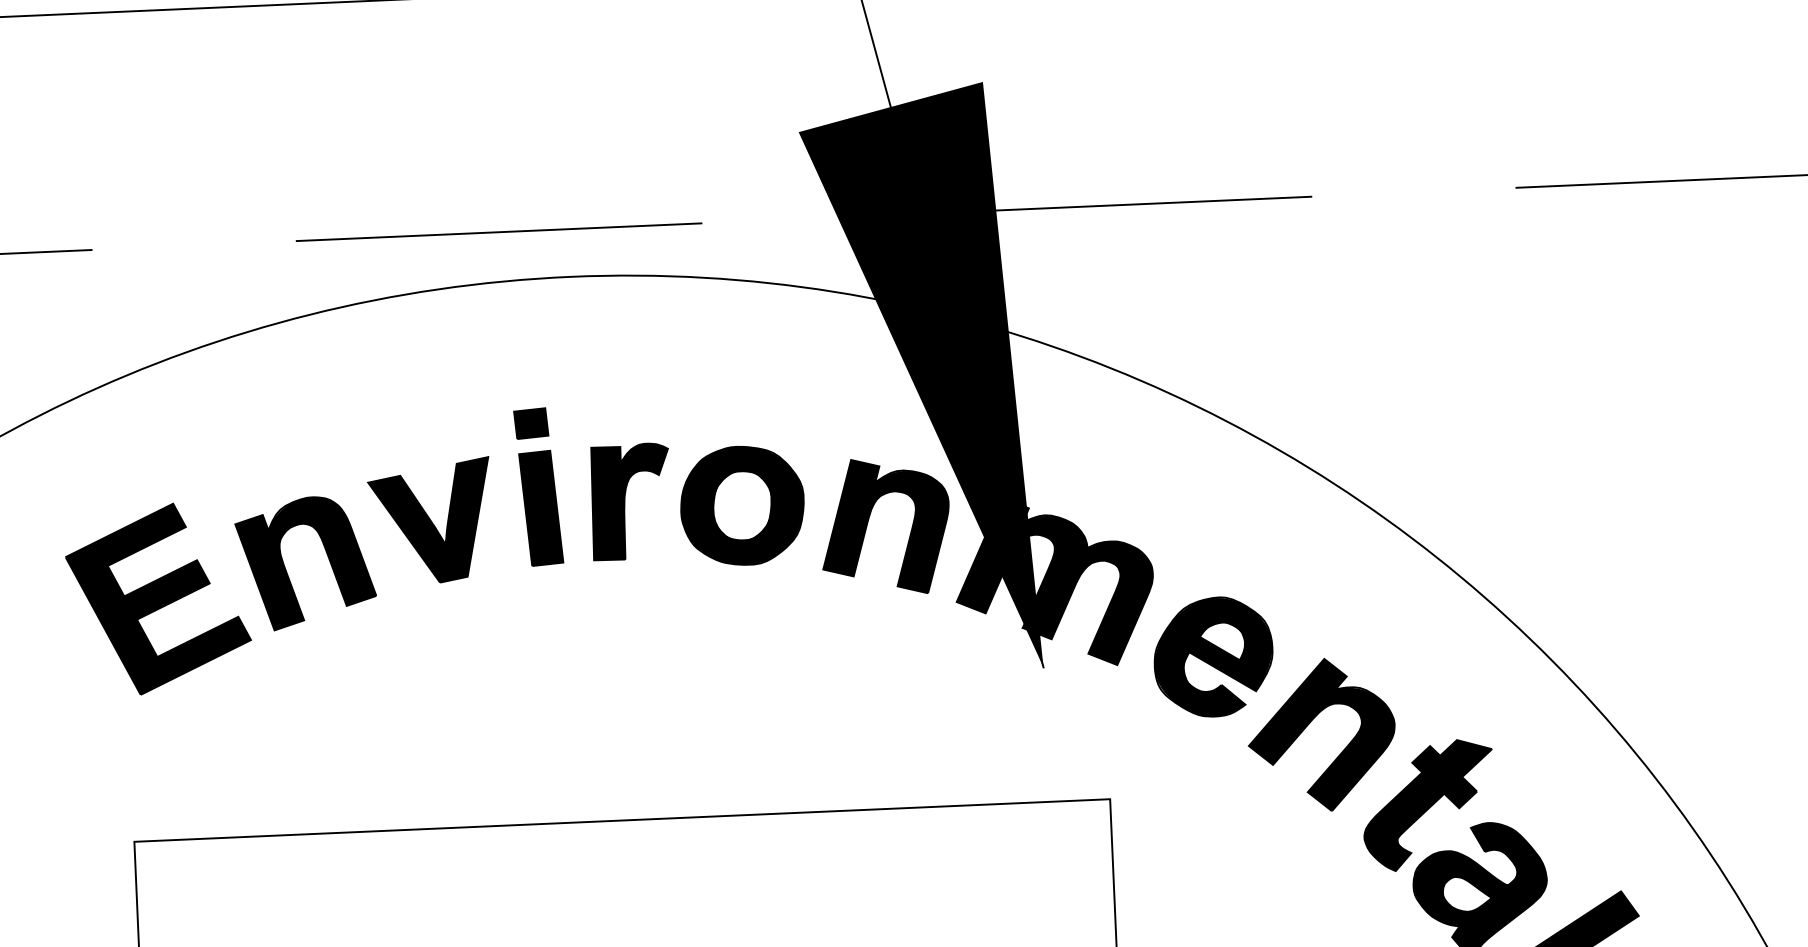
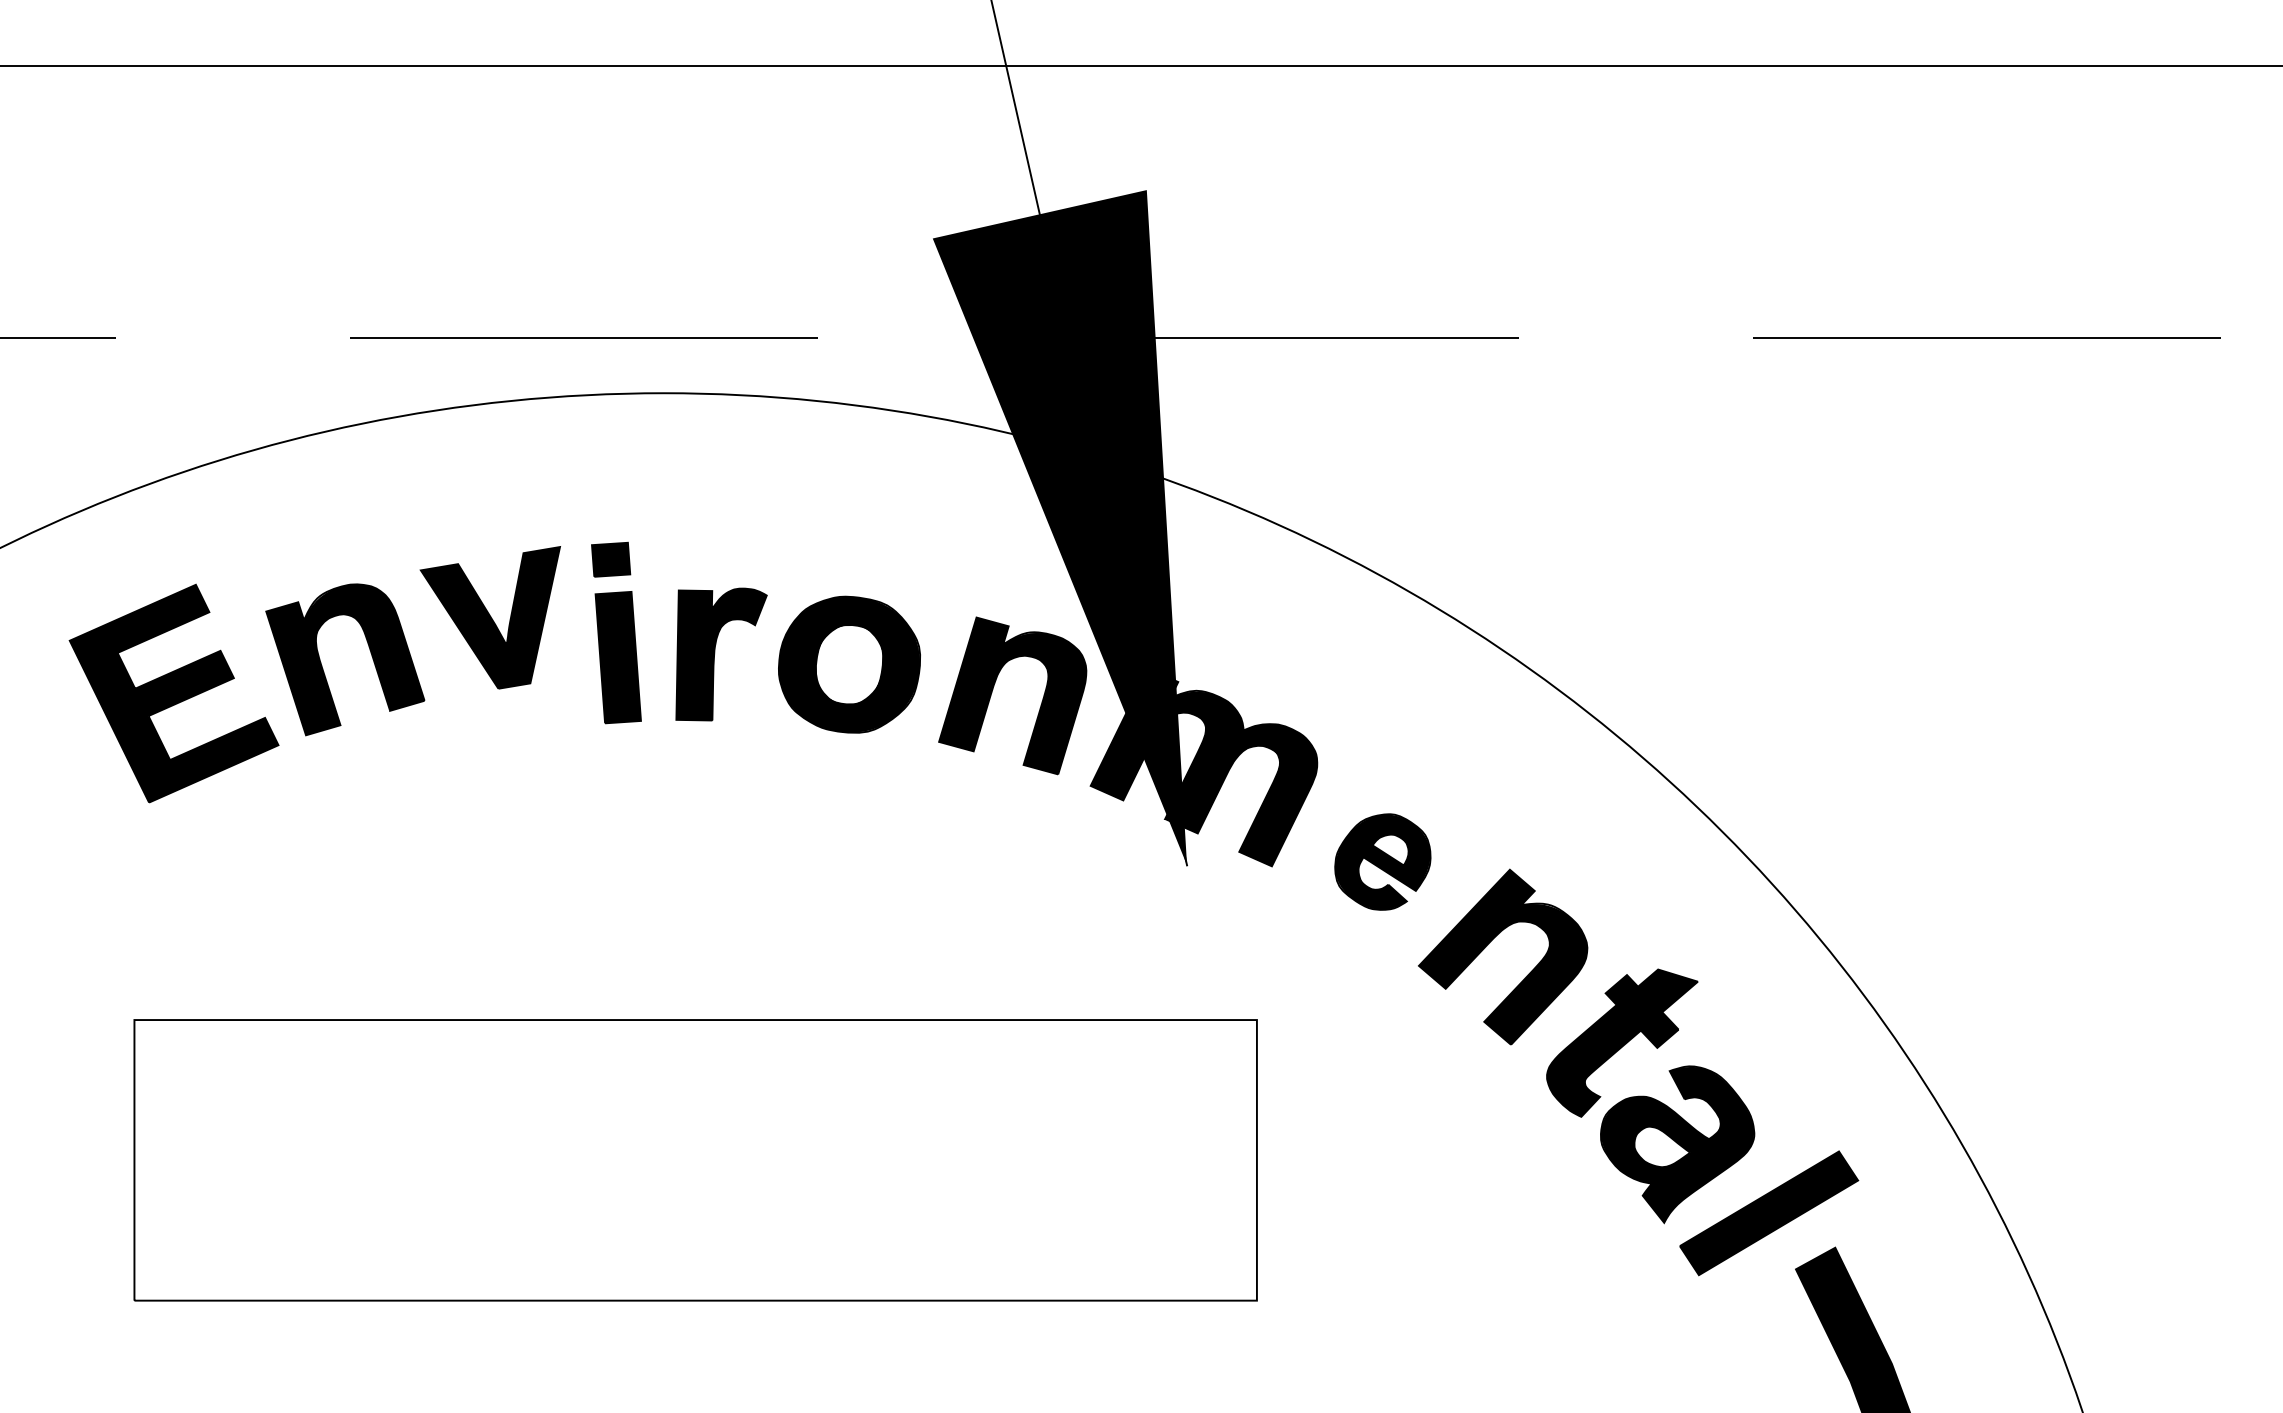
part: (279, 577) -> (314, 674), moved
part: (1213, 656) -> (1382, 861), size x0.7

